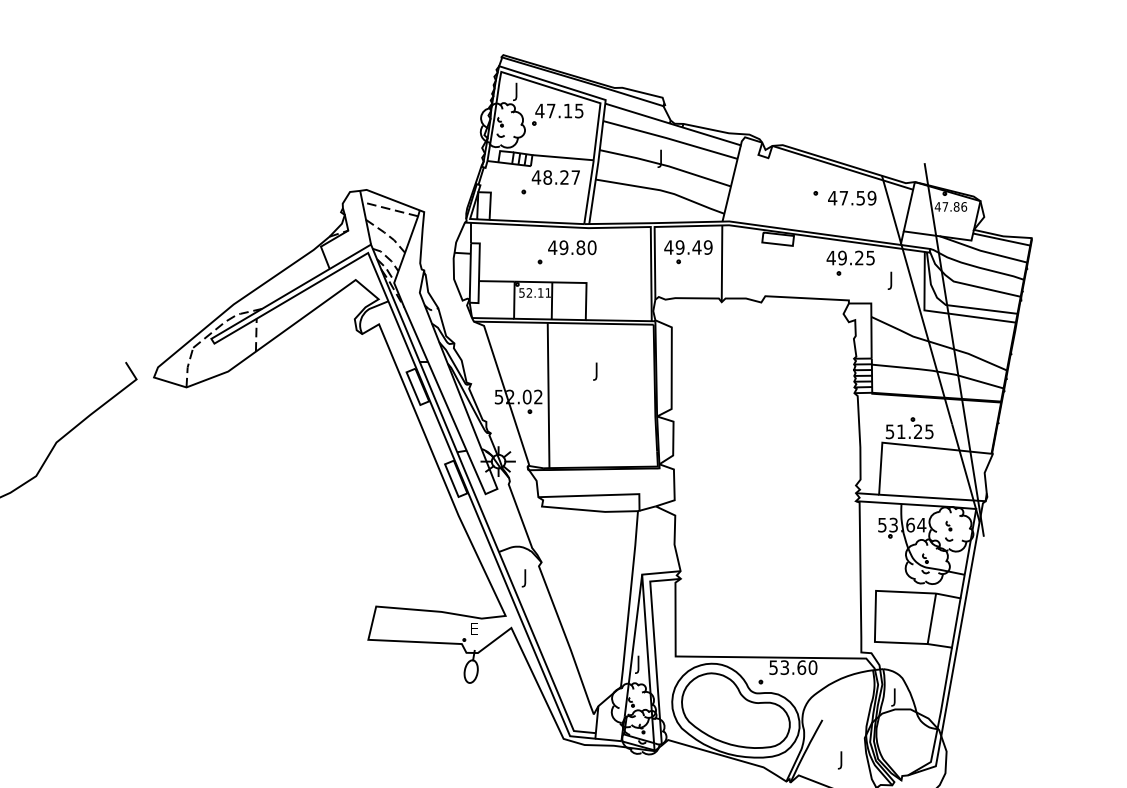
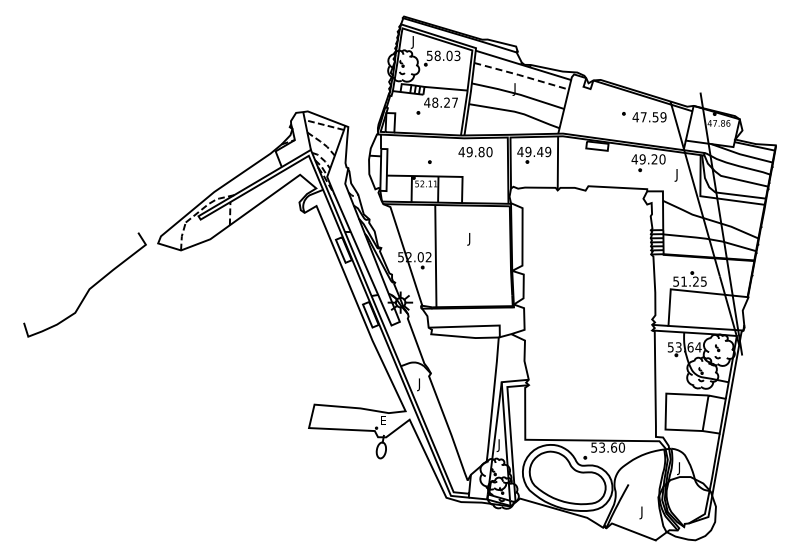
text: (559, 110) -> (443, 55), 47.15 -> 58.03
line: (670, 138) -> (521, 75), solid -> dashed
text: (572, 248) -> (475, 152), moved
text: (870, 258) -> (662, 159), 49.25 -> 49.20

